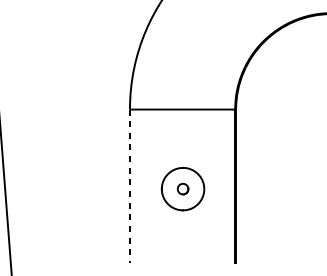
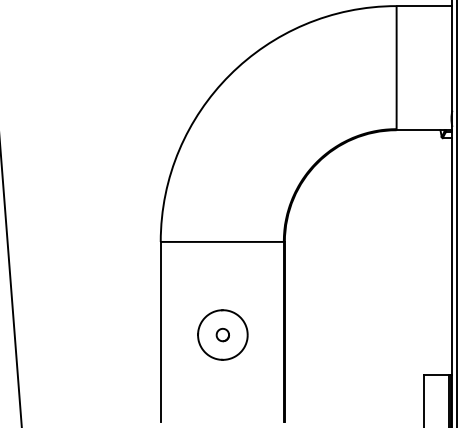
line: (129, 186) -> (160, 331), dashed -> solid

